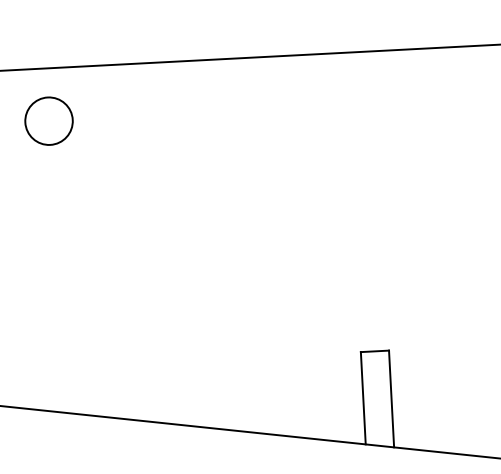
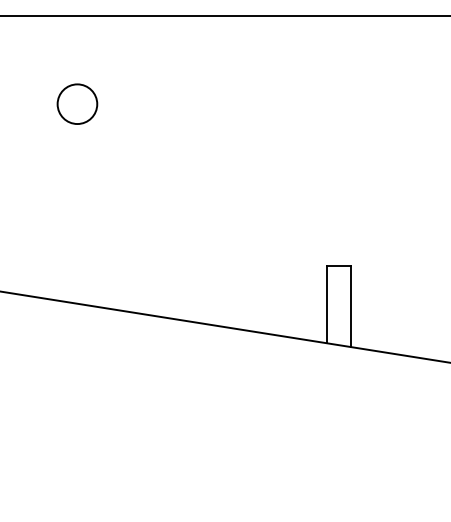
circle: (49, 120) -> (77, 103), moved

